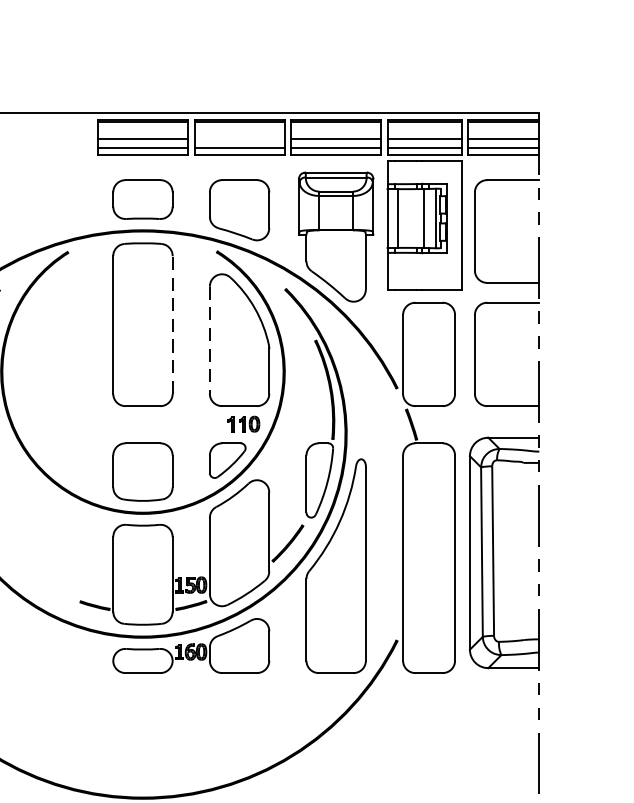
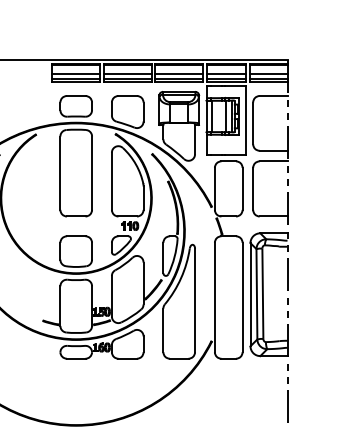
line: (239, 139) -> (127, 74), added
line: (173, 325) -> (92, 173), dashed -> solid
line: (209, 340) -> (111, 181), dashed -> solid

